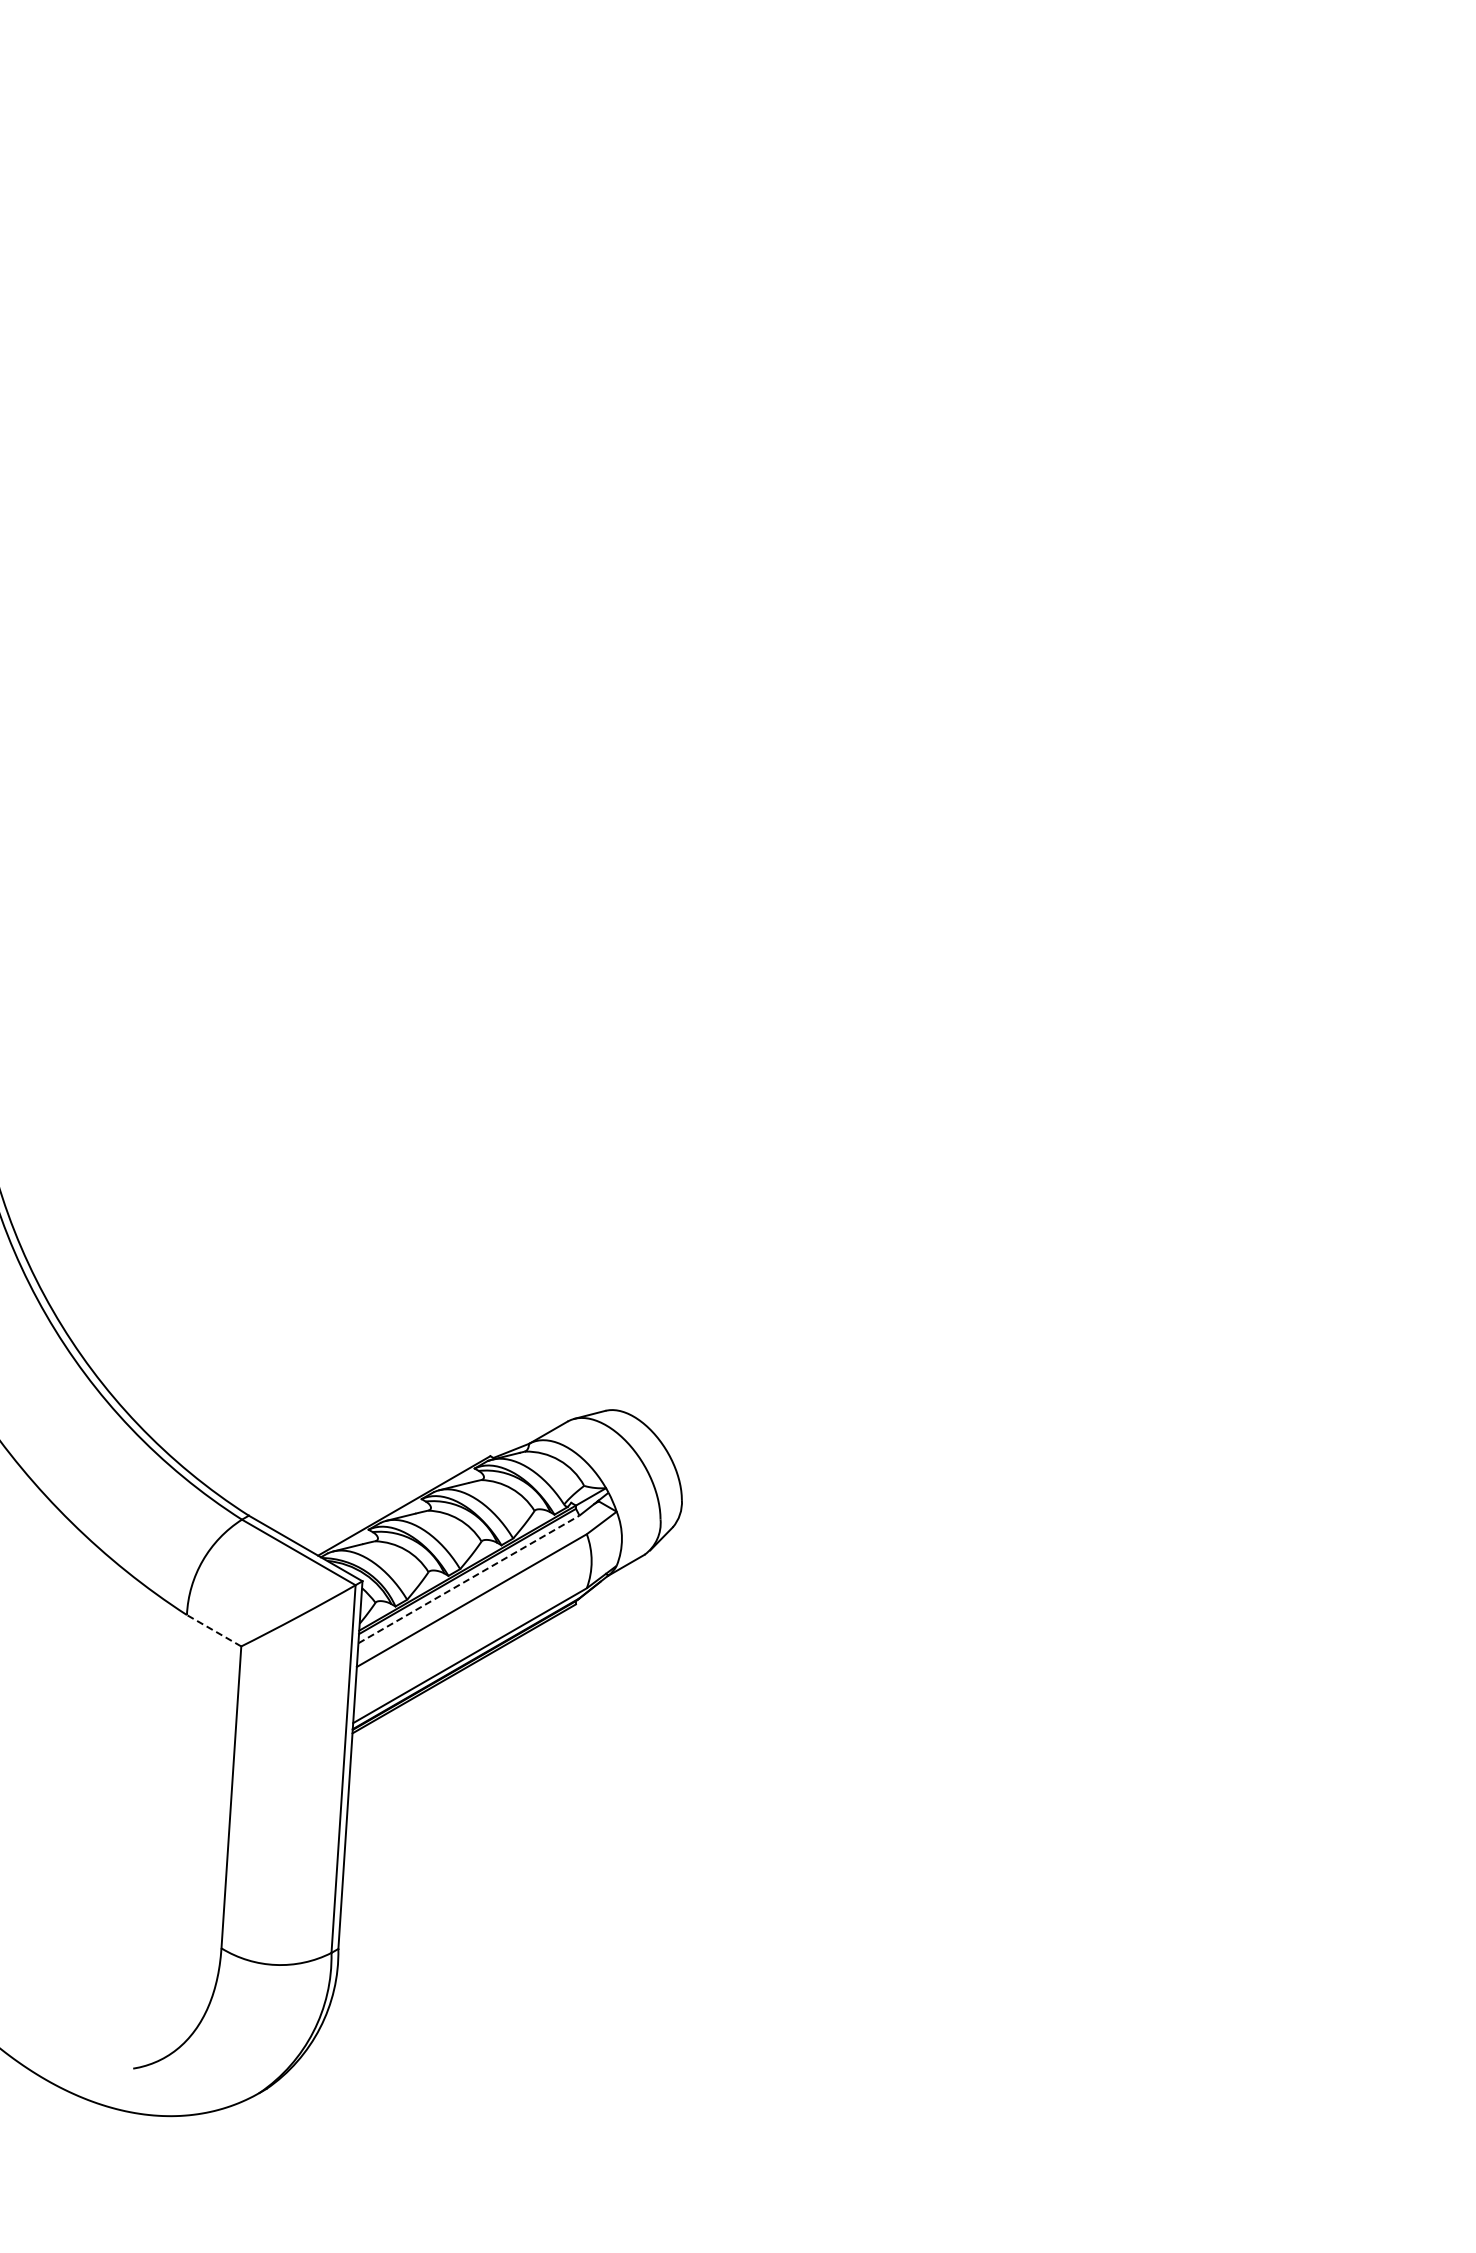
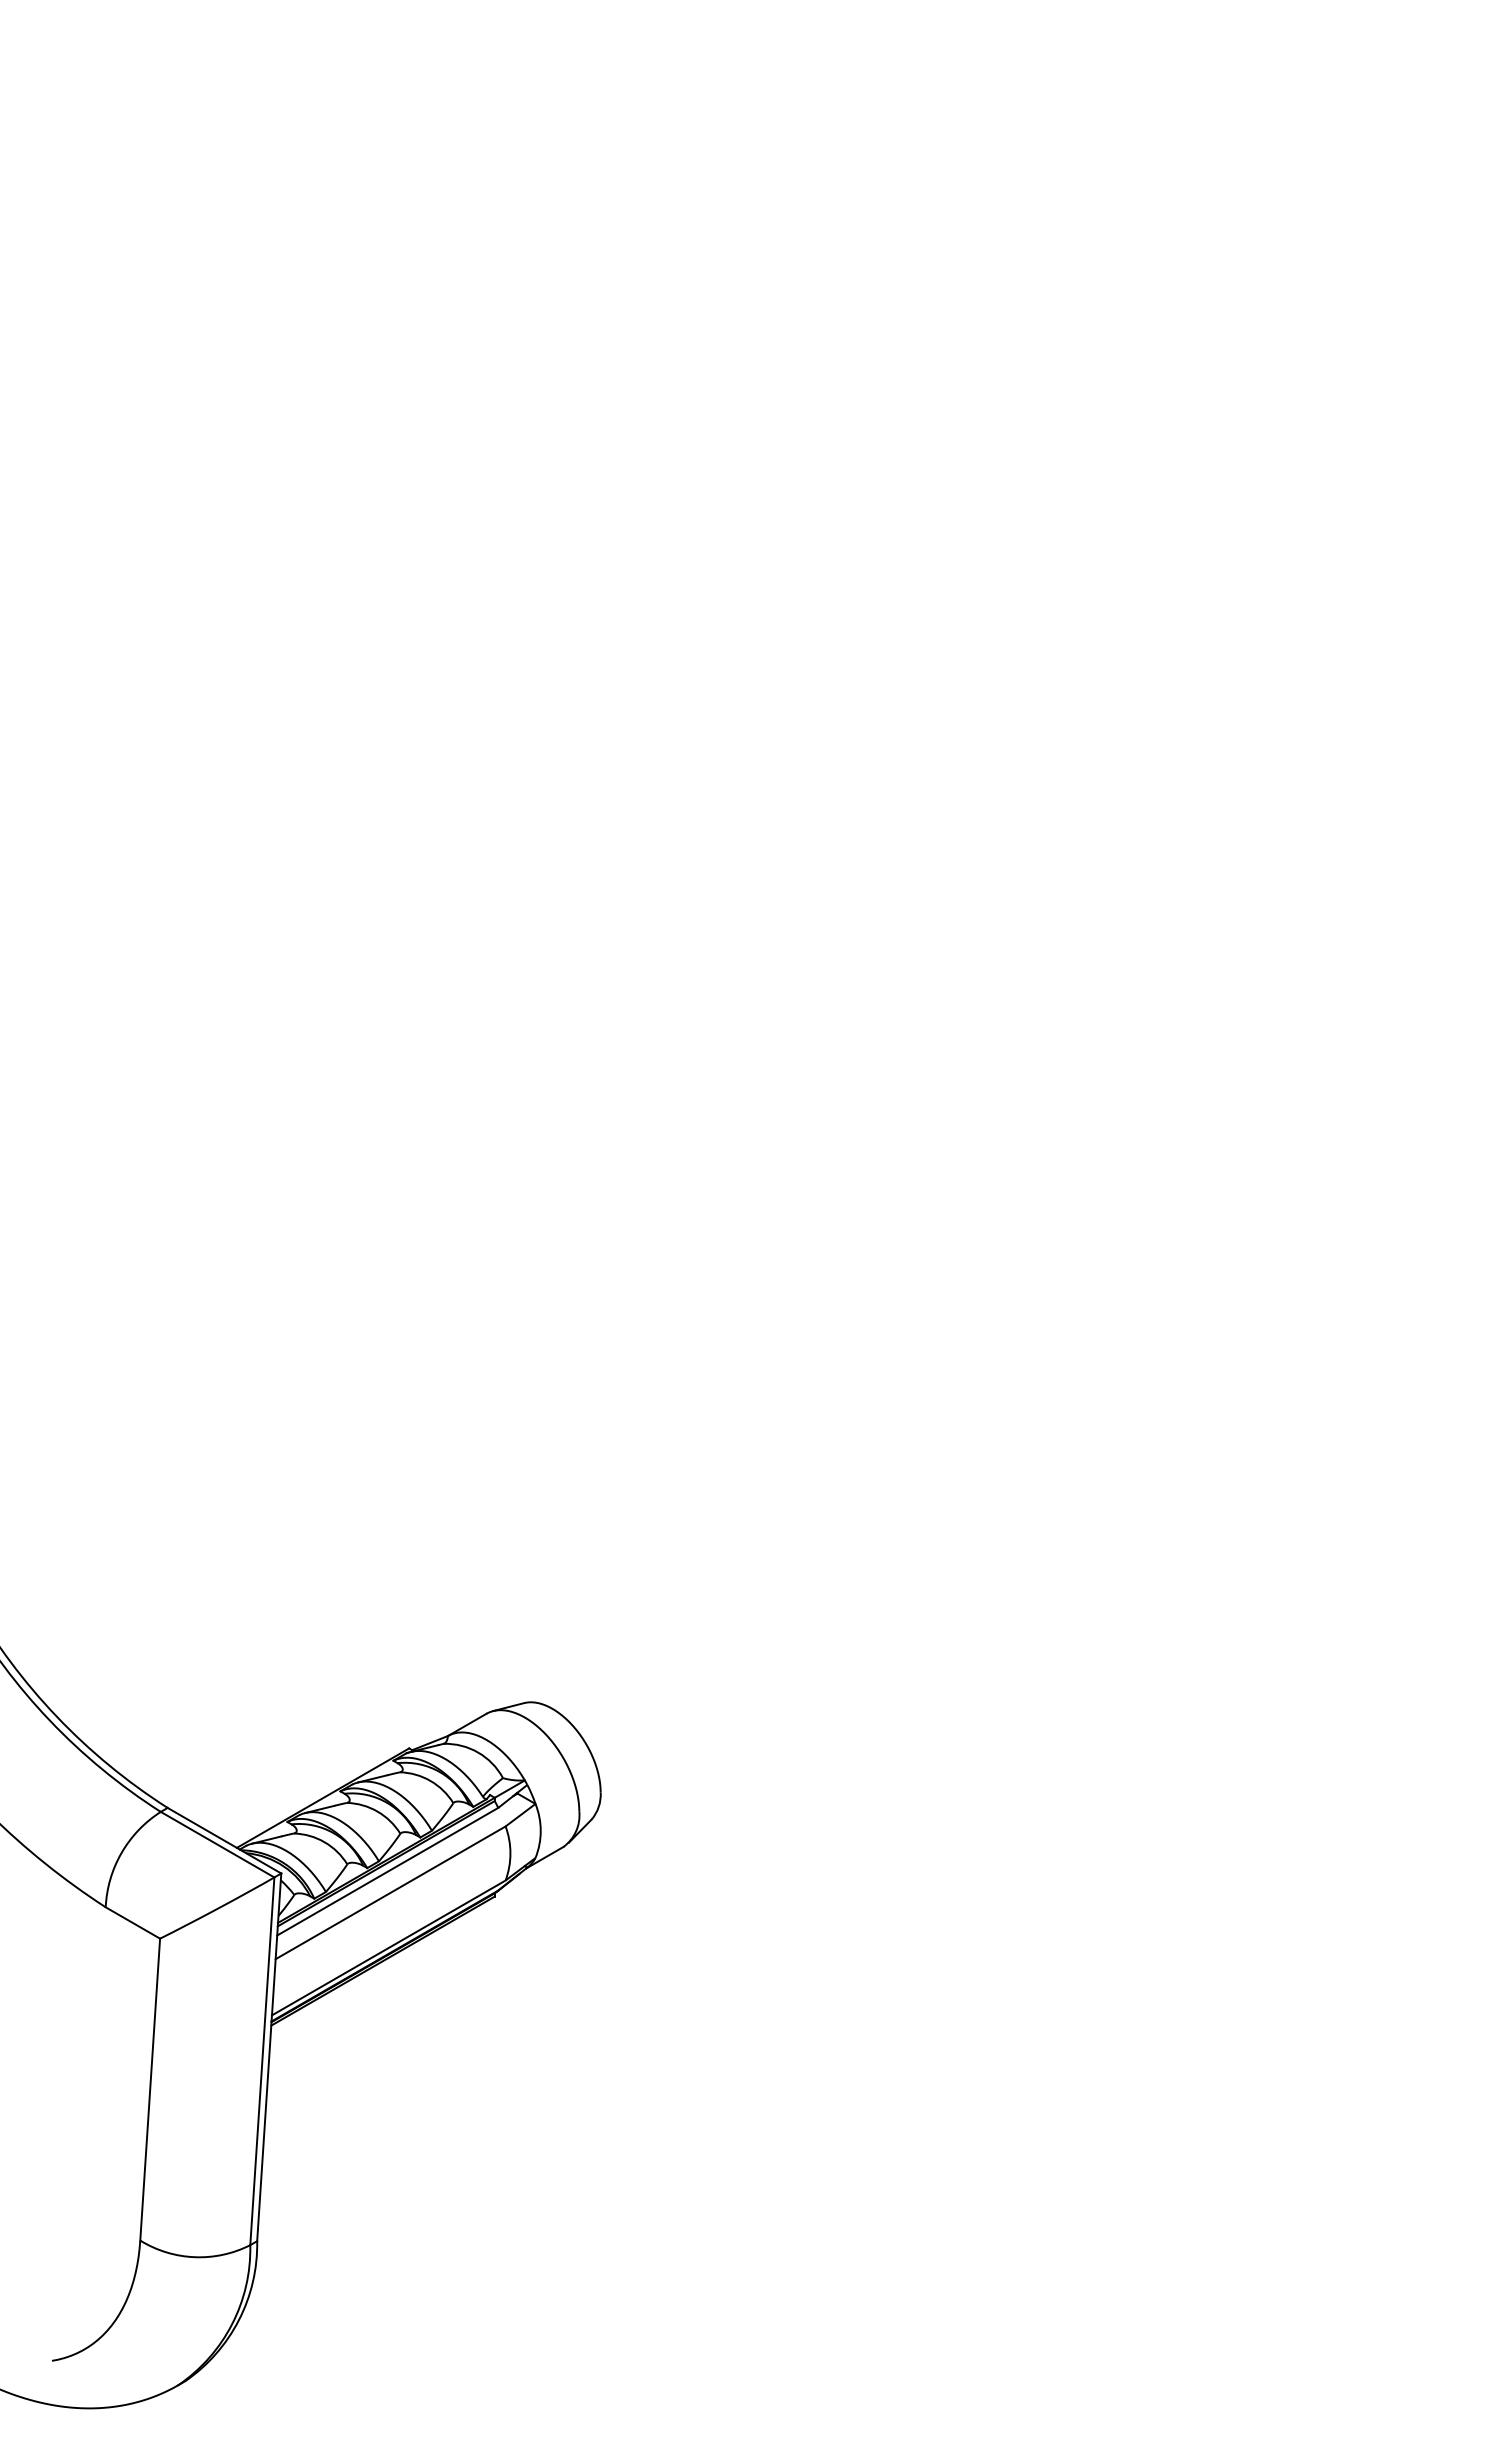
line: (468, 1579) -> (387, 1871), dashed -> solid
line: (213, 1630) -> (132, 1922), dashed -> solid

